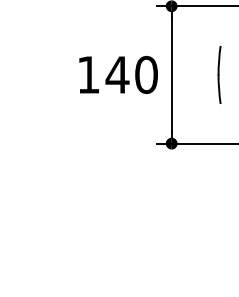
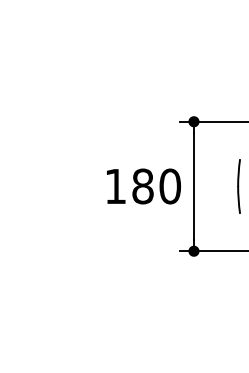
text: (117, 74) -> (142, 186), 140 -> 180

